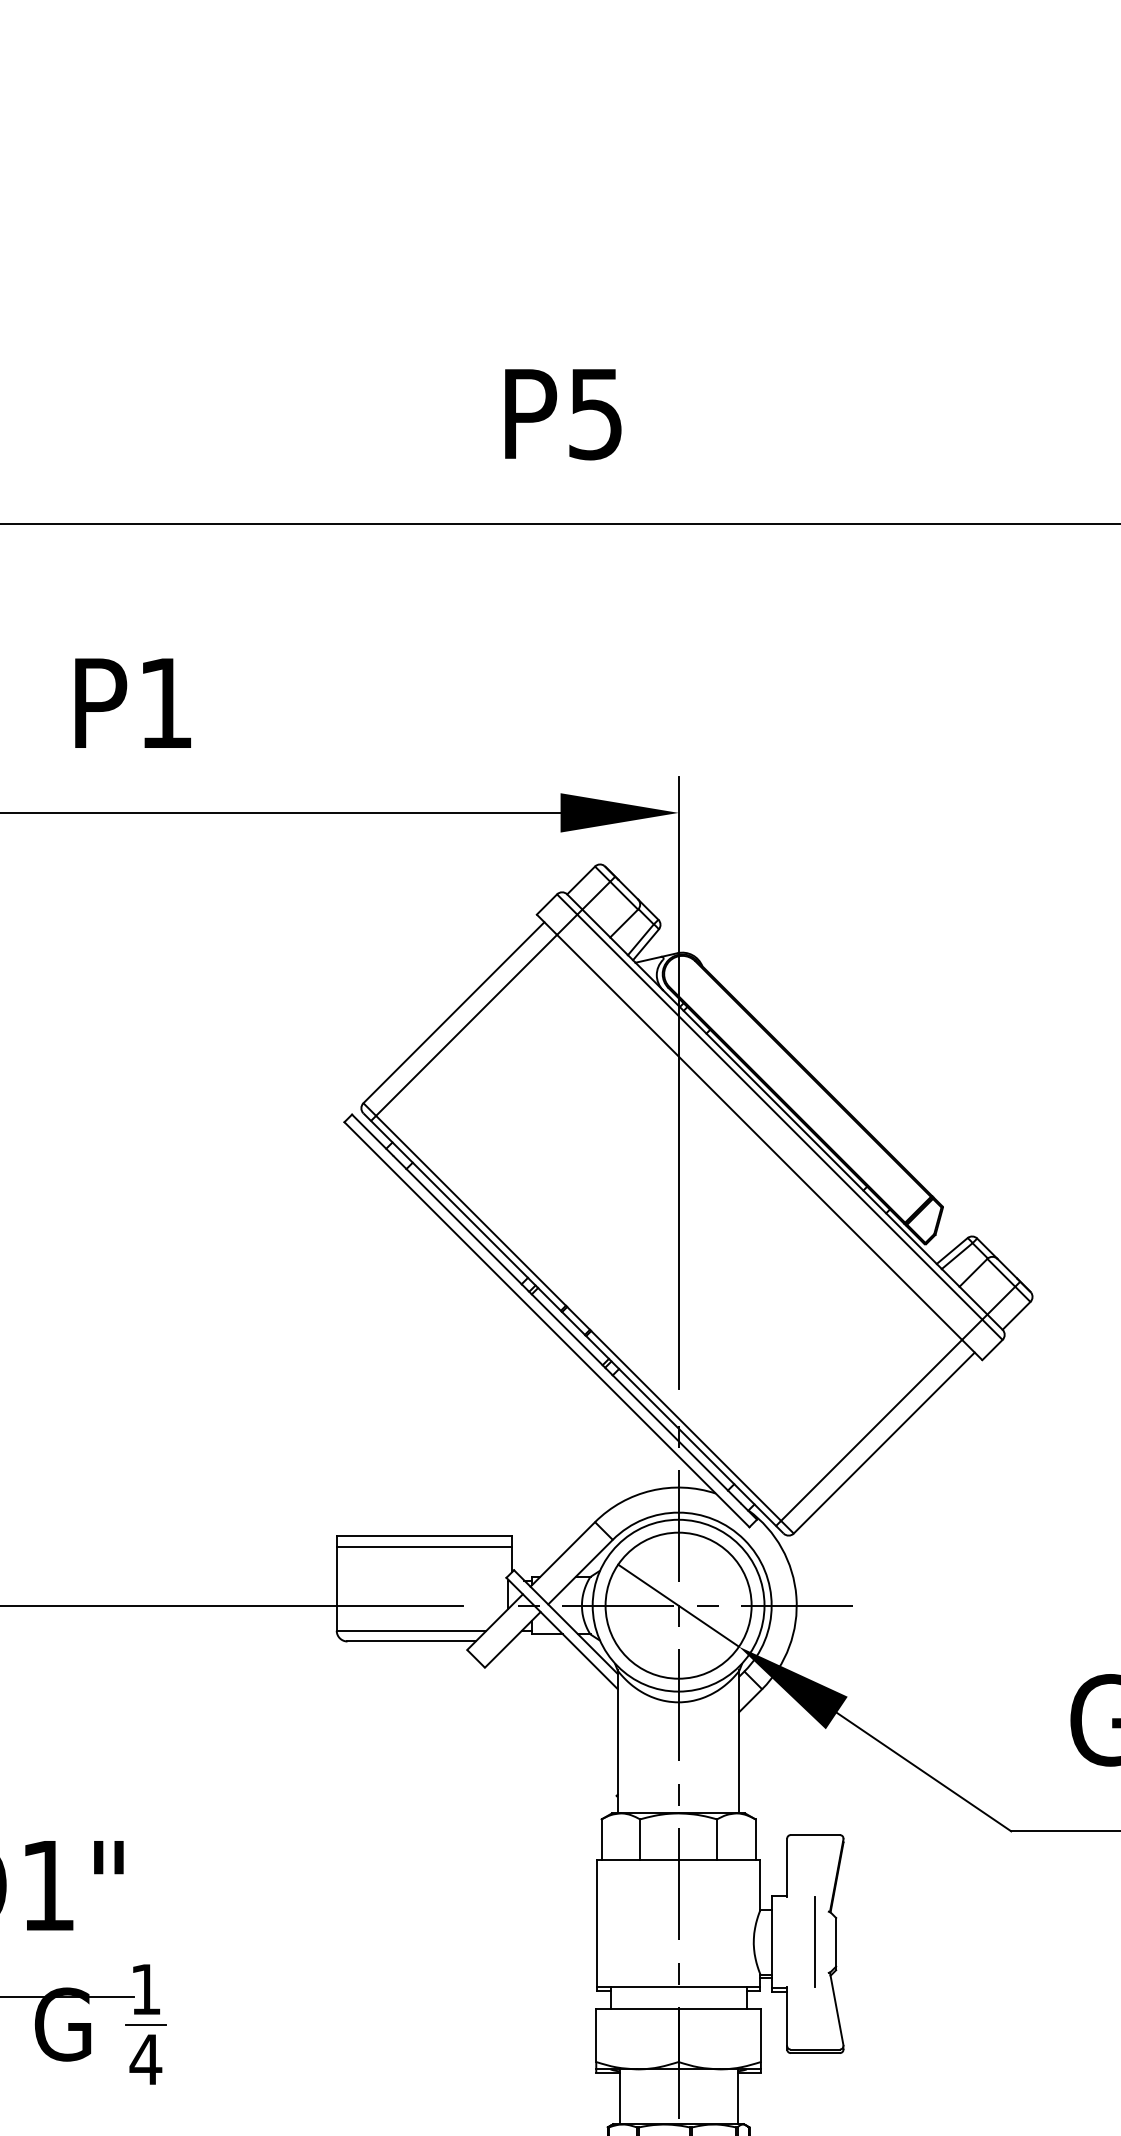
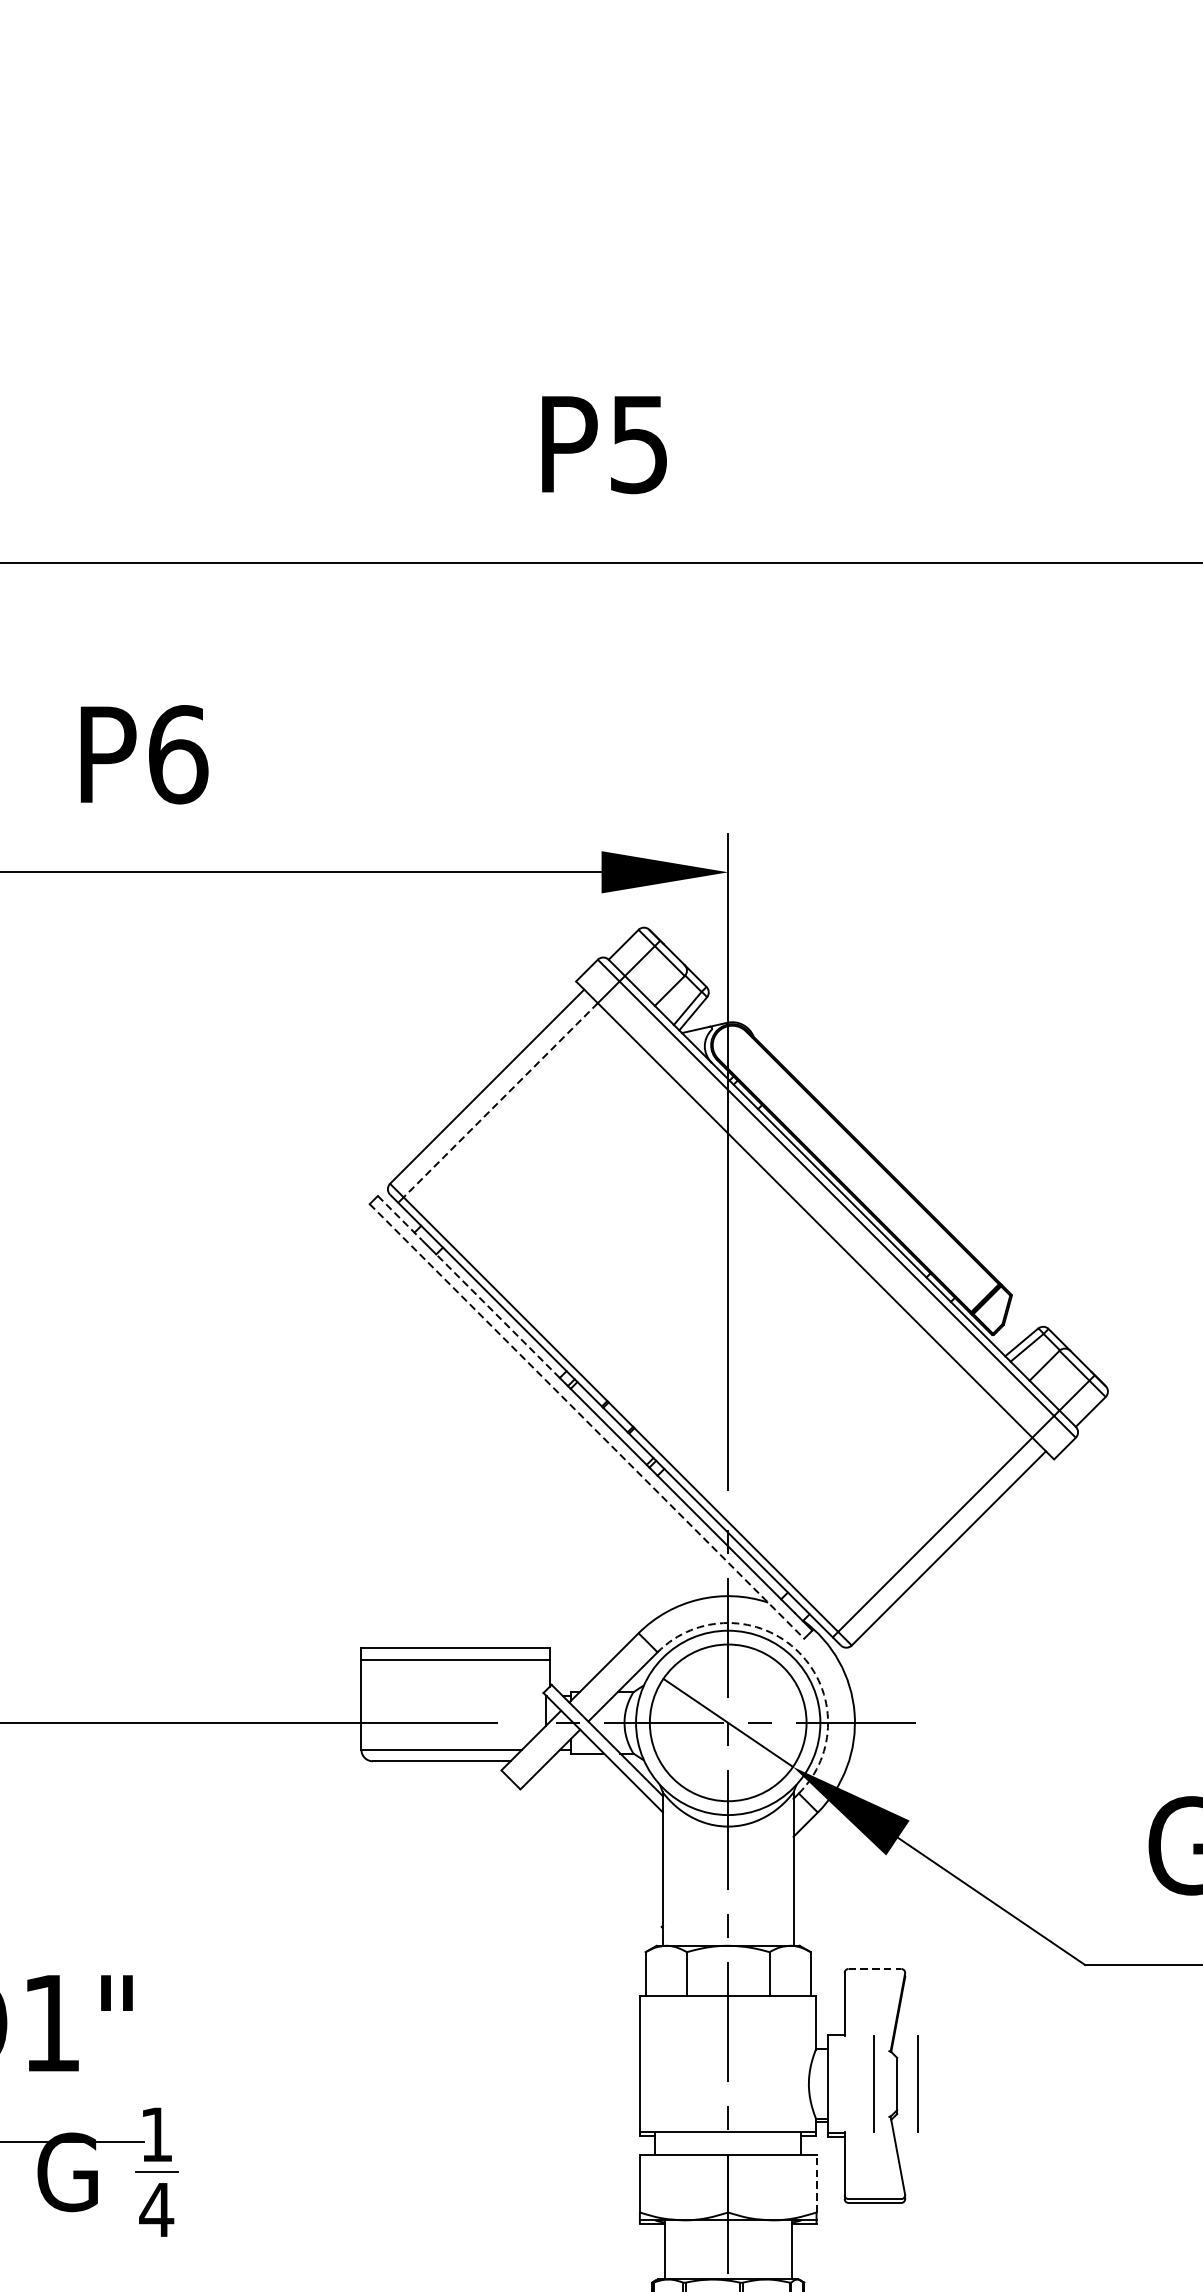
text: (166, 703) -> (178, 754), P1 -> P6
line: (466, 1025) -> (500, 1100), solid -> dashed
line: (372, 1135) -> (399, 1218), solid -> dashed
line: (463, 1226) -> (497, 1316), solid -> dashed
line: (547, 1325) -> (587, 1422), solid -> dashed
arc: (744, 1539) -> (798, 1651), solid -> dashed
line: (815, 1835) -> (875, 1969), solid -> dashed
line: (855, 1941) -> (918, 2083), added
line: (760, 2035) -> (816, 2184), solid -> dashed

